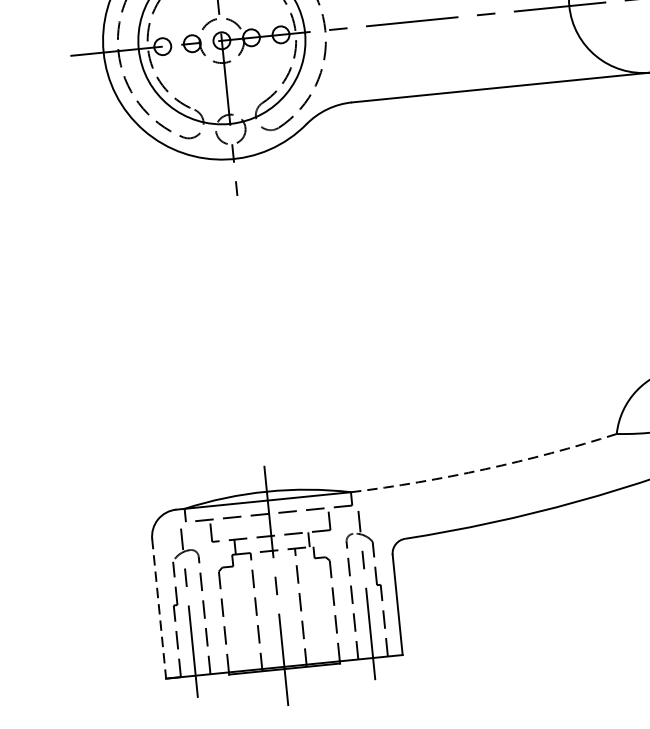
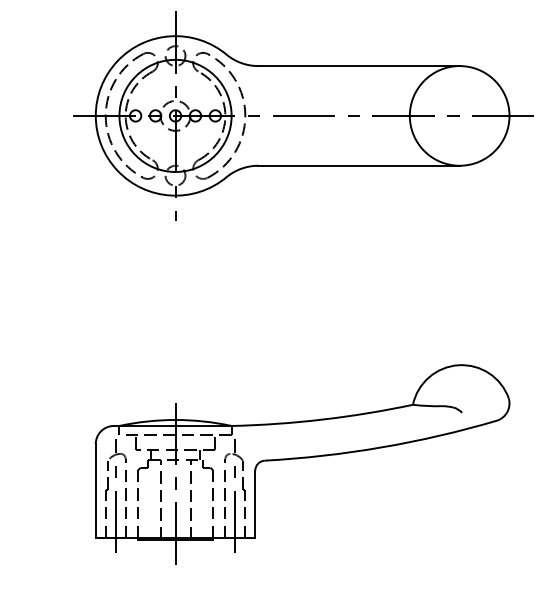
arc: (484, 469) -> (322, 419), dashed -> solid
line: (158, 609) -> (95, 491), dashed -> solid

